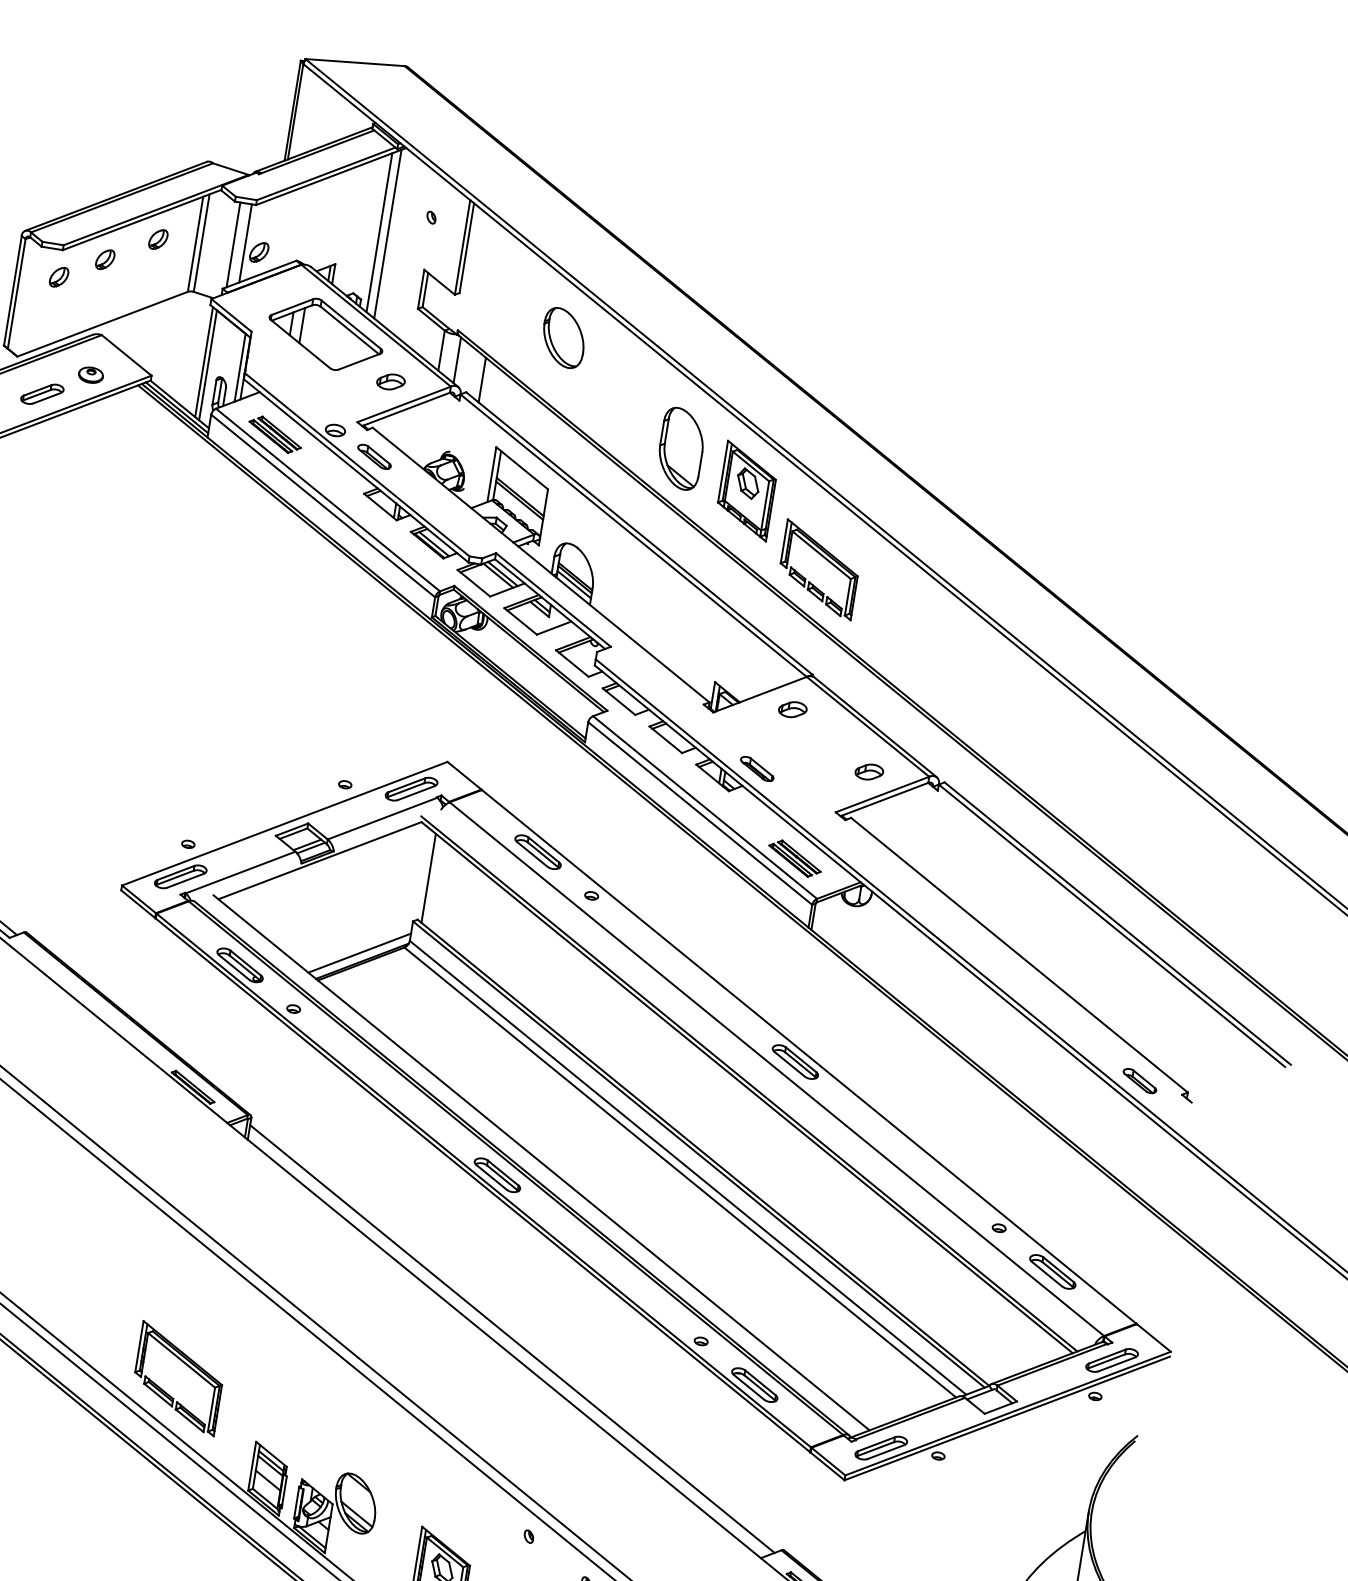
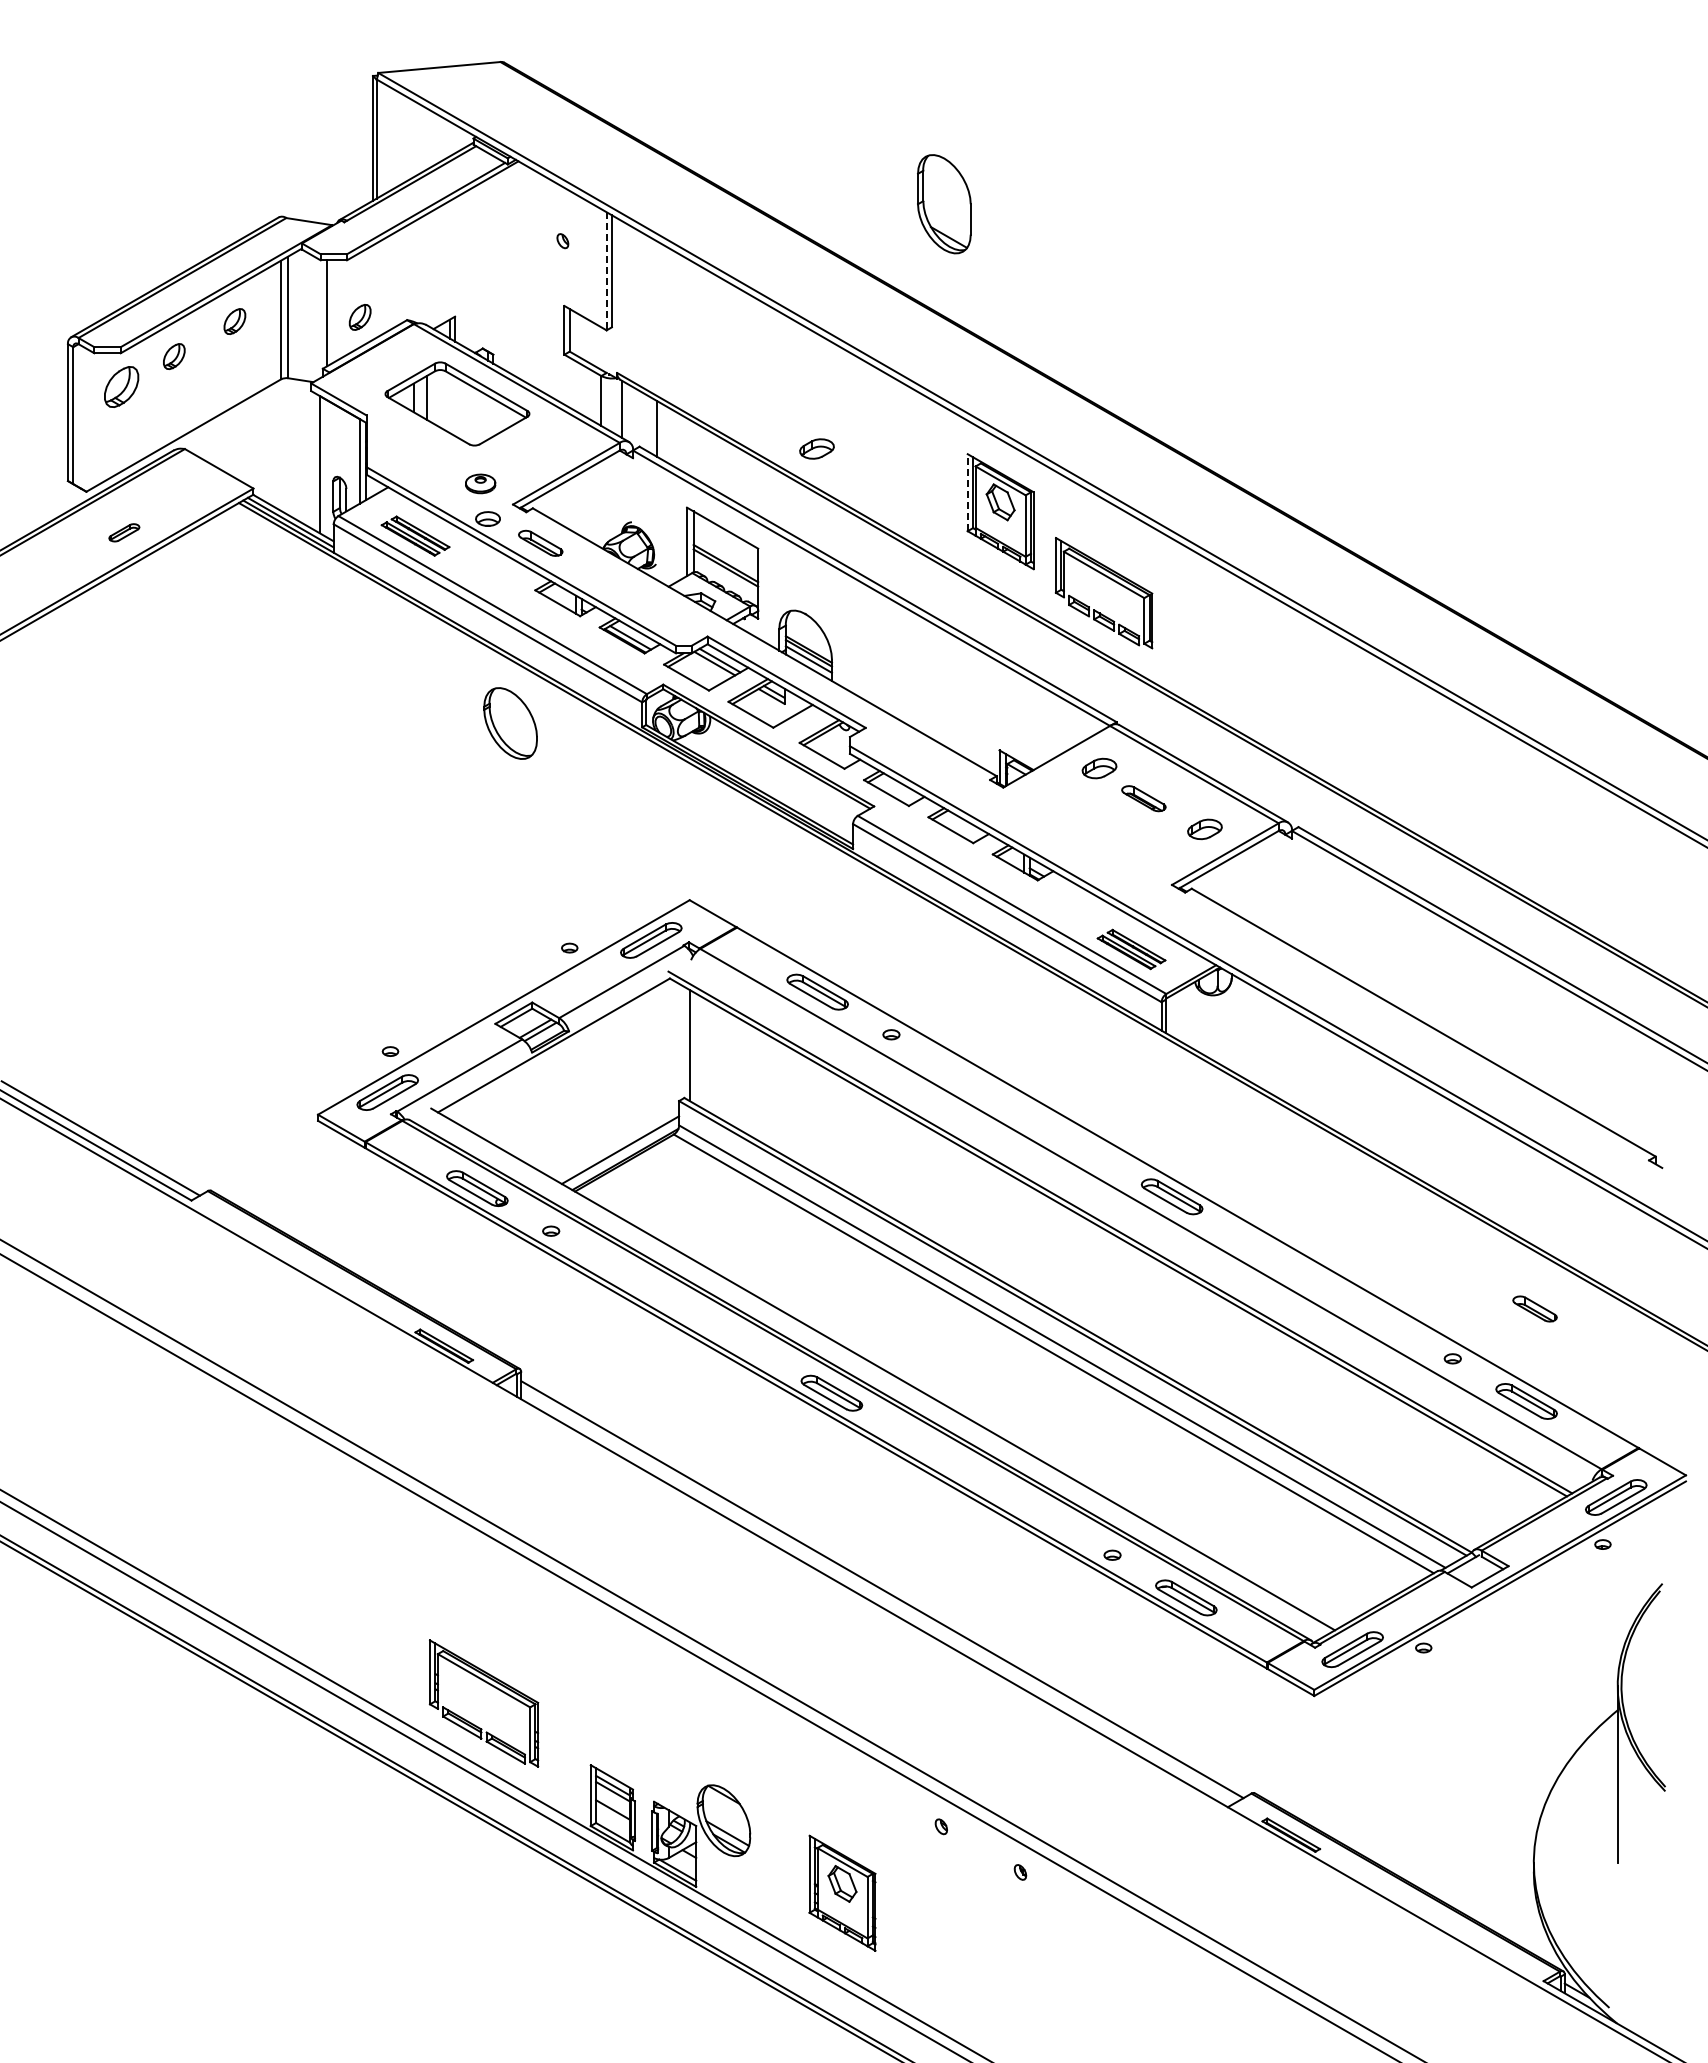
line: (379, 232) -> (502, 269), removed
line: (388, 233) -> (513, 269), removed
line: (245, 242) -> (341, 308), removed
line: (462, 247) -> (606, 271), solid -> dashed
part: (59, 276) -> (121, 386), size x1.6
part: (563, 338) -> (510, 723), moved
line: (203, 361) -> (314, 461), removed
part: (90, 374) -> (480, 483), moved
part: (390, 381) -> (816, 448), moved
part: (42, 394) -> (124, 532), size x0.6
part: (681, 449) -> (944, 204), moved
line: (722, 471) -> (967, 492), solid -> dashed
part: (756, 768) -> (1143, 798), moved
part: (1139, 1080) -> (1534, 1308), moved

